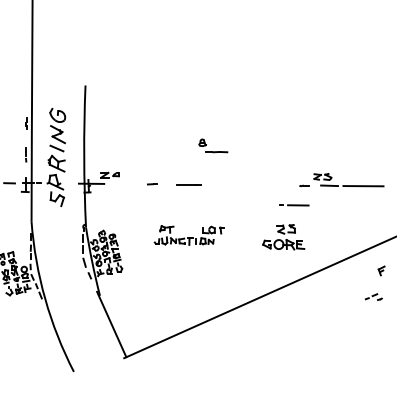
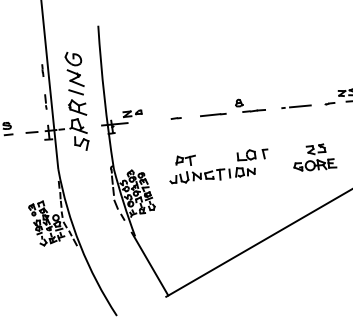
part: (213, 145) -> (250, 104), moved
line: (294, 205) -> (296, 106), moved
part: (188, 235) -> (218, 166), size x1.43

